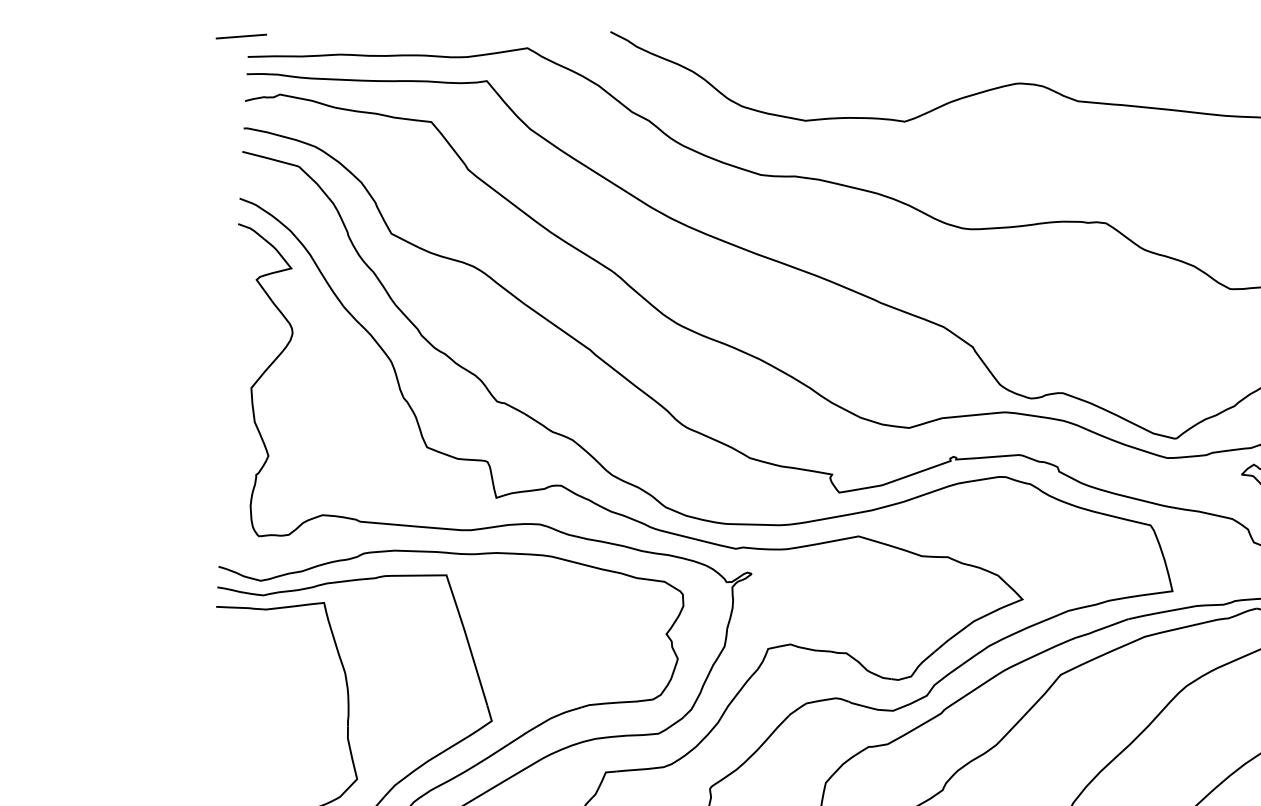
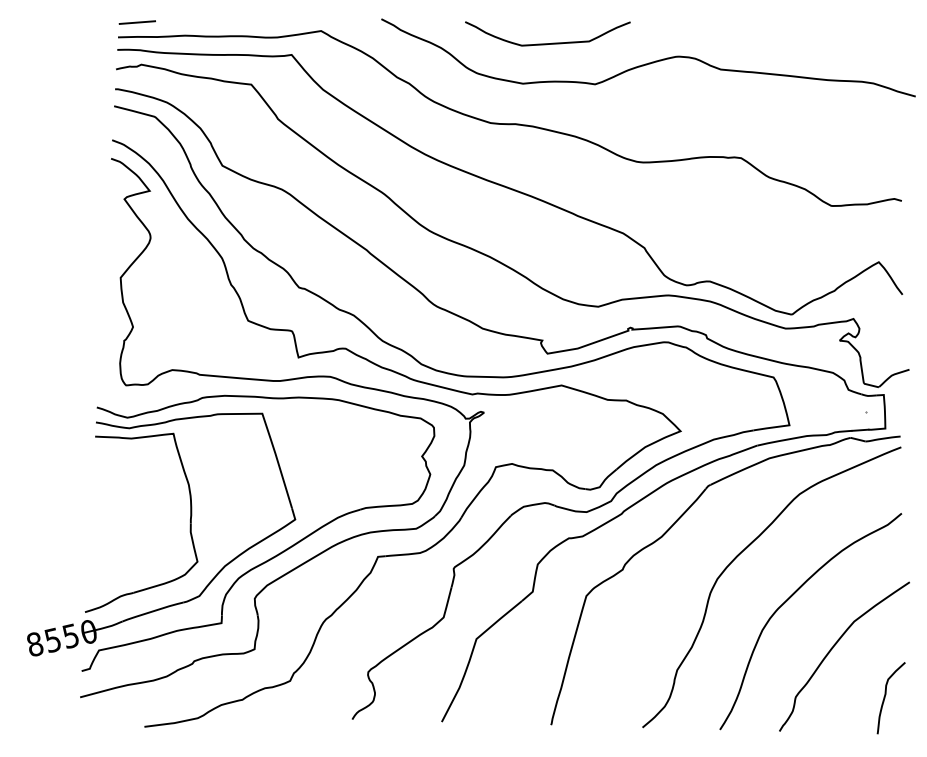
line: (240, 36) -> (136, 22), moved
curve: (839, 65) -> (547, 43), added

